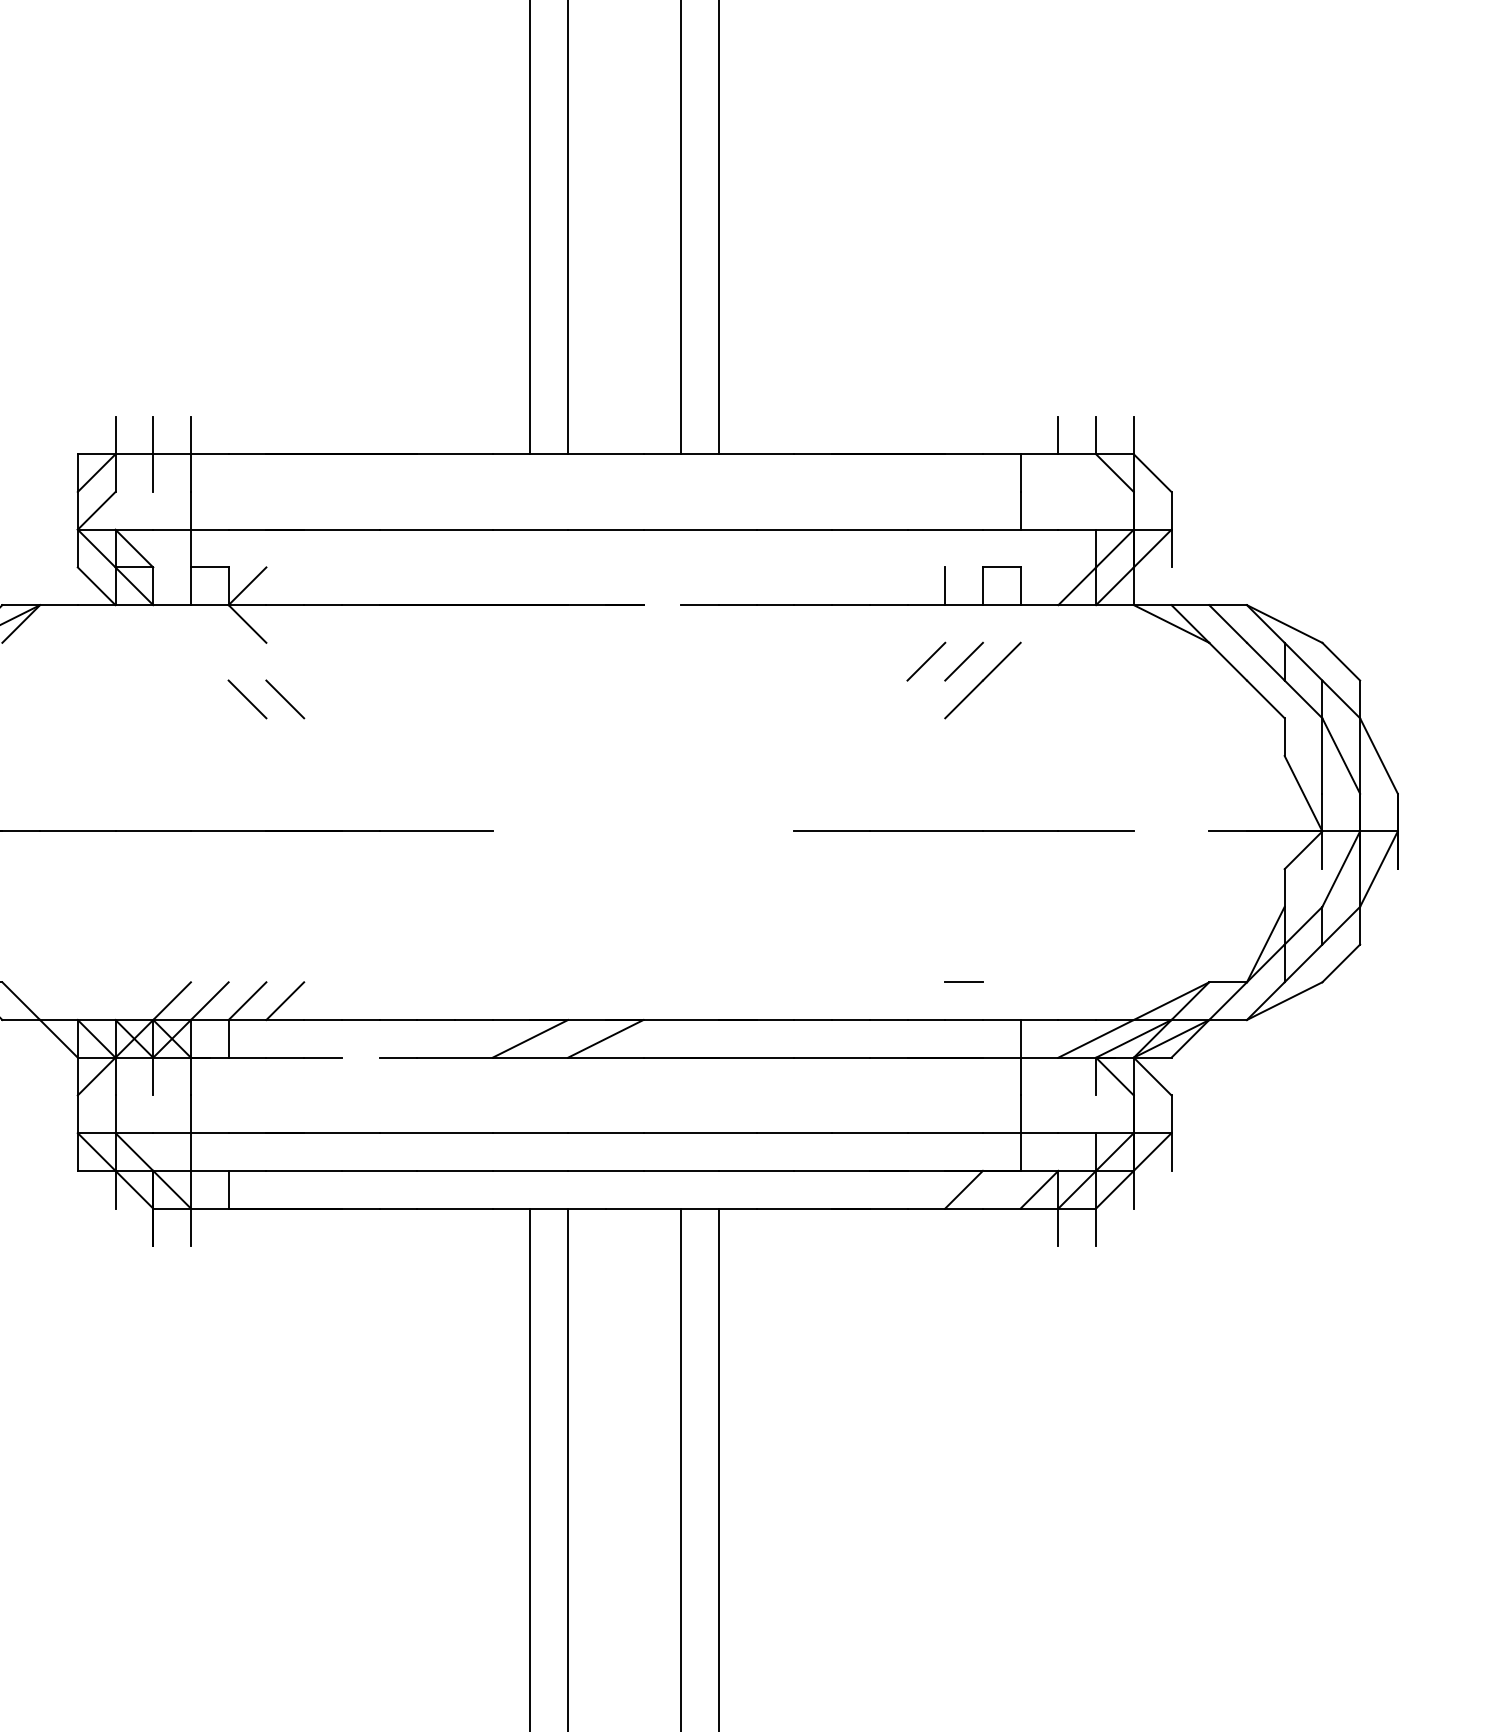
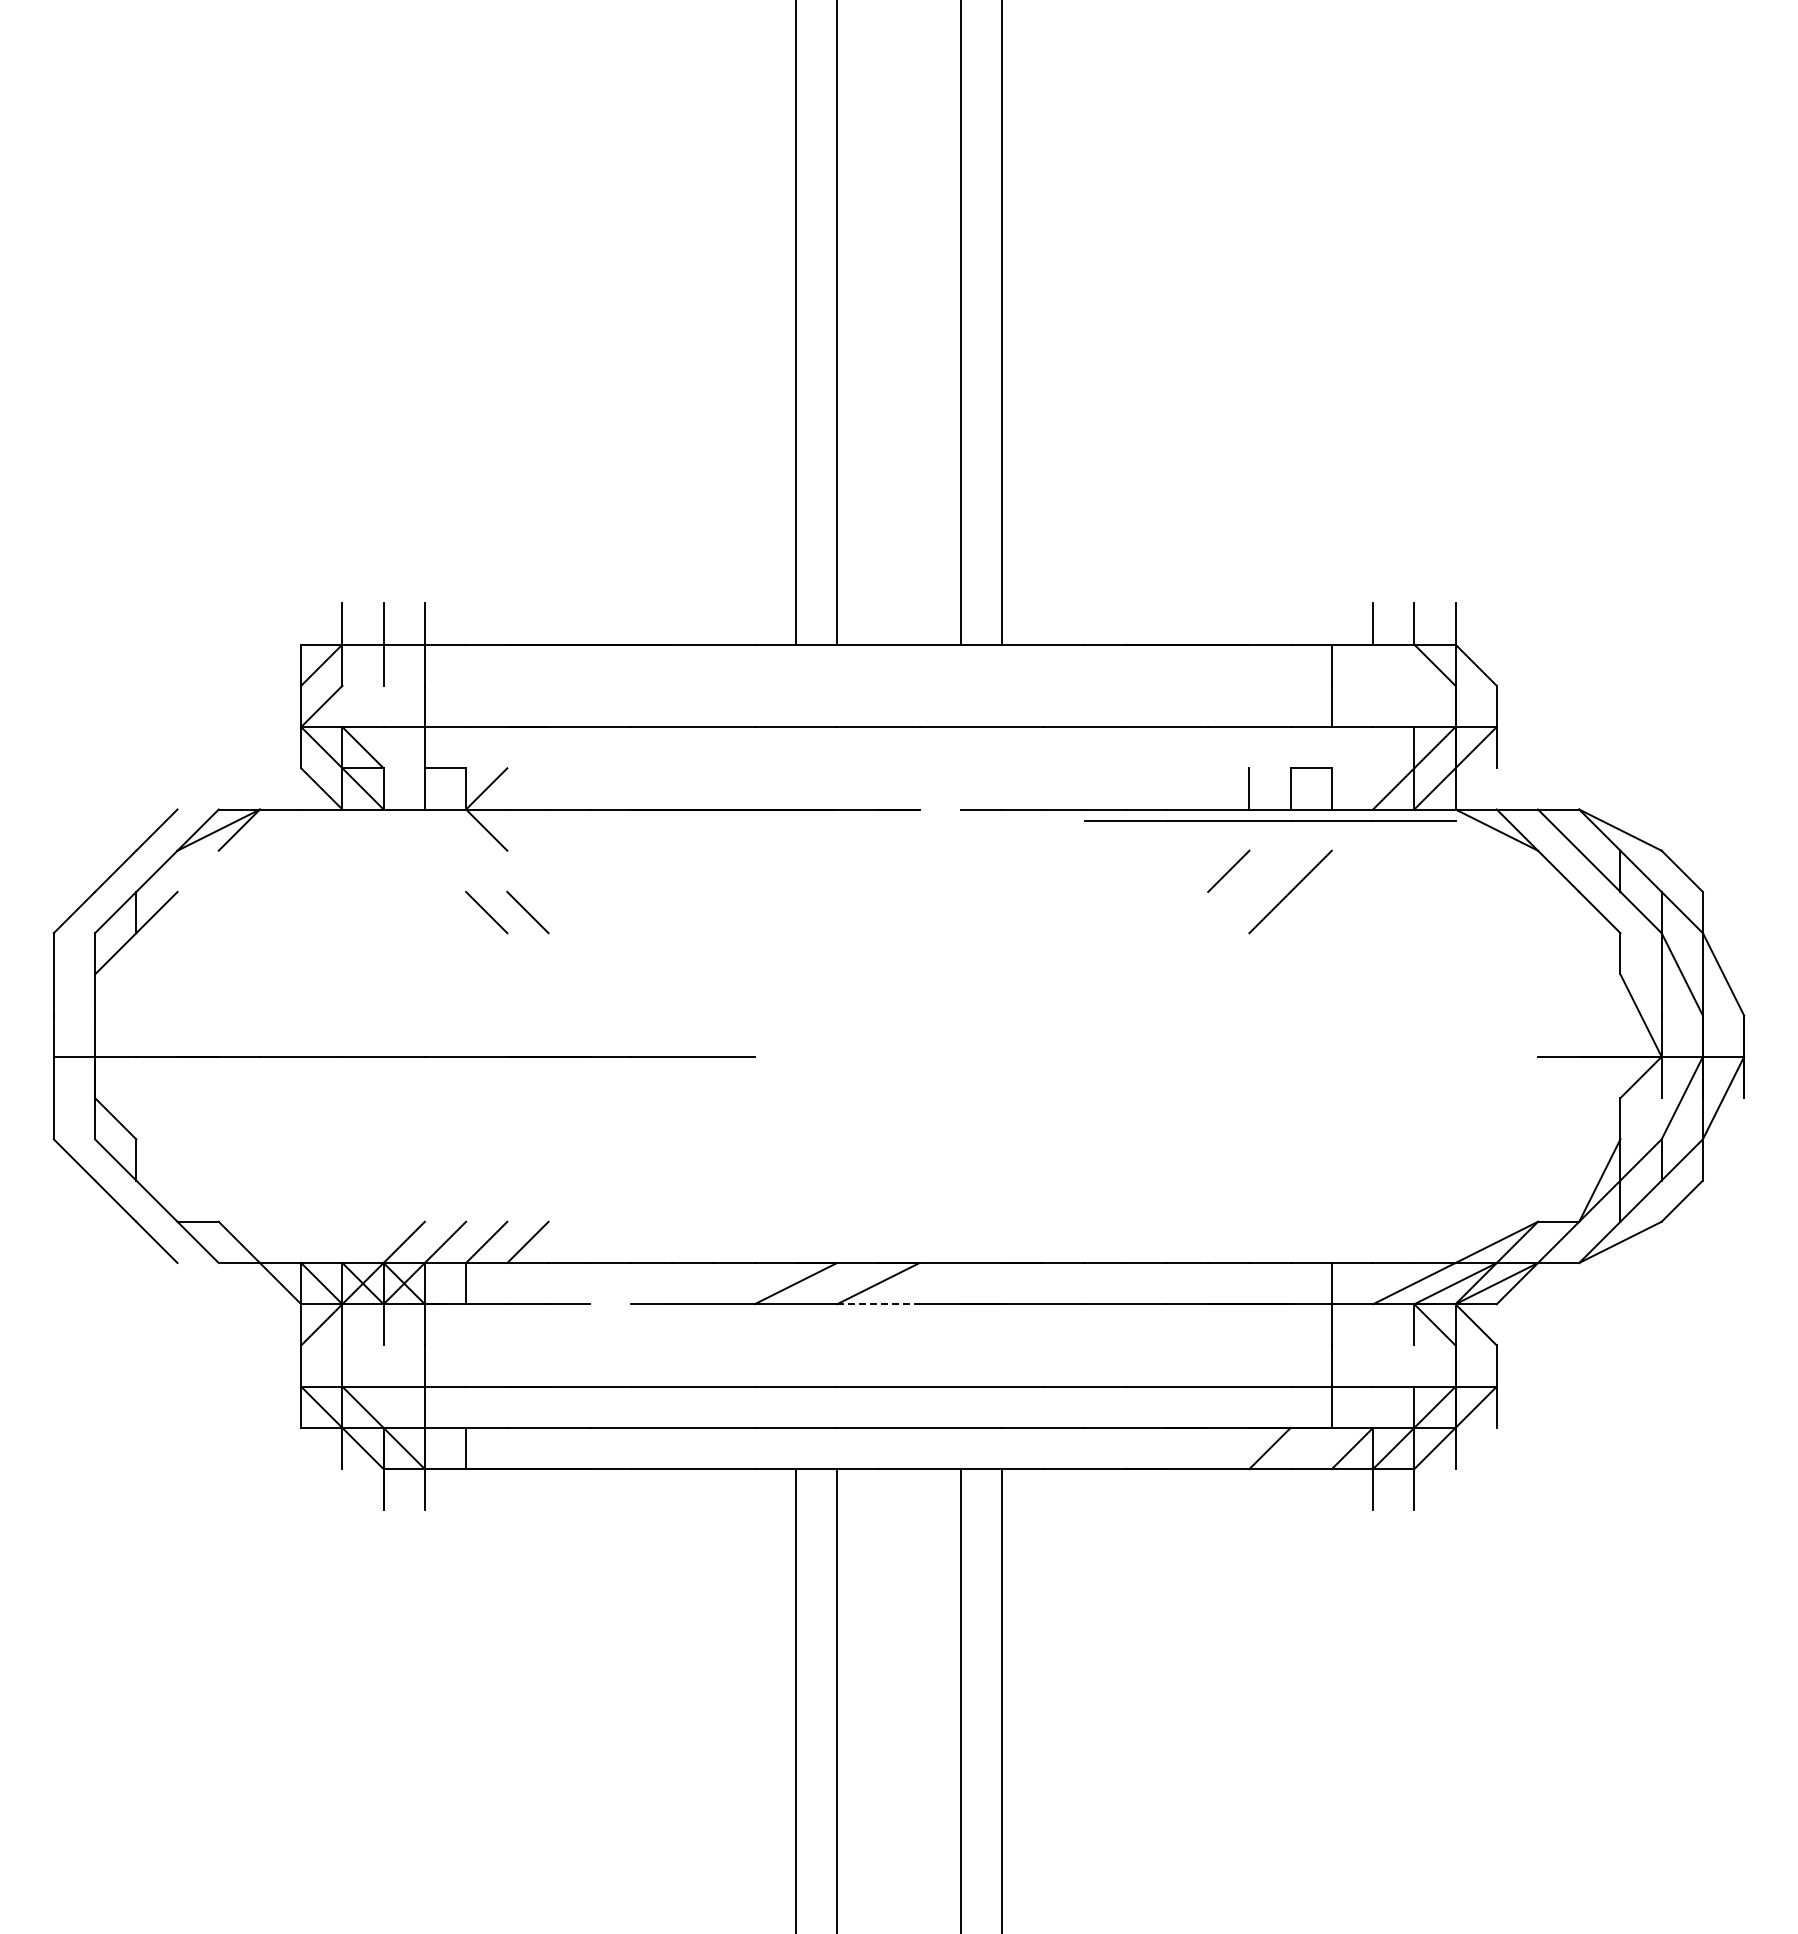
line: (963, 660) -> (1269, 870), removed
line: (964, 831) -> (1270, 820), moved
line: (963, 982) -> (1269, 1221), removed
line: (605, 1057) -> (878, 1304), solid -> dashed

